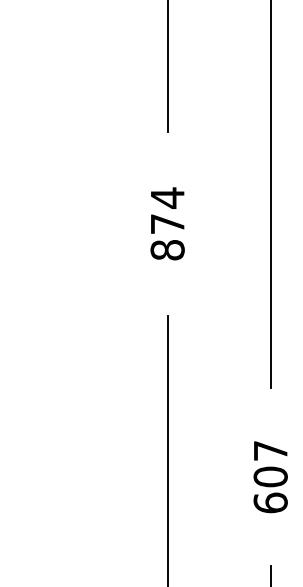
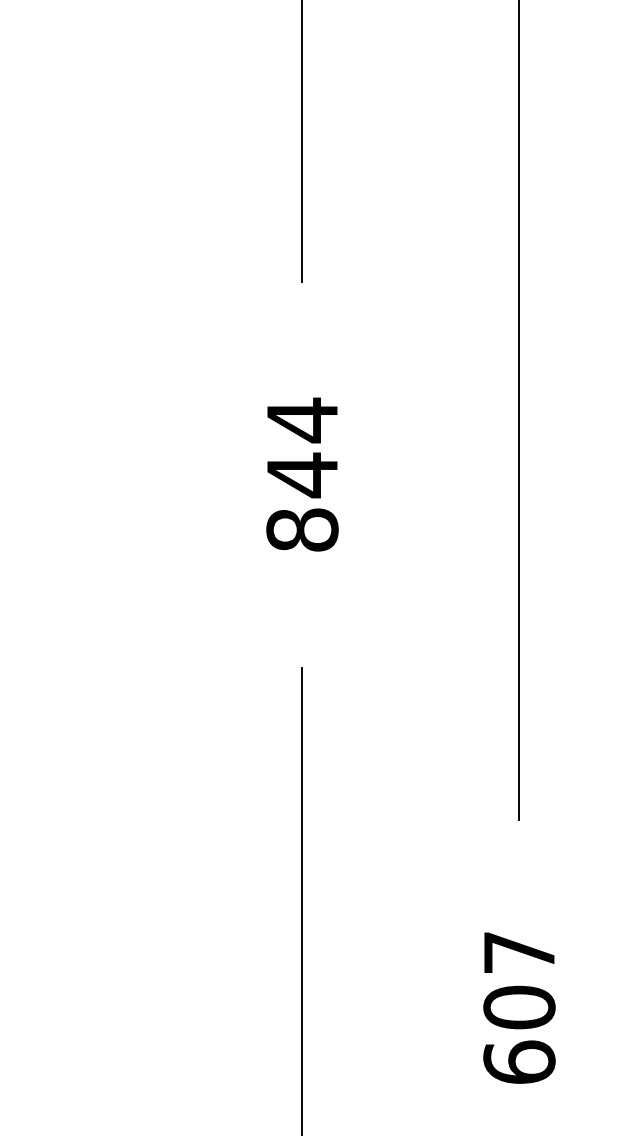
text: (167, 224) -> (302, 475), 874 -> 844

